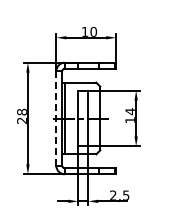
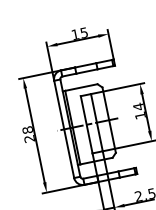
text: (93, 31) -> (83, 32), 10 -> 15
line: (56, 119) -> (64, 130), dashed -> solid

